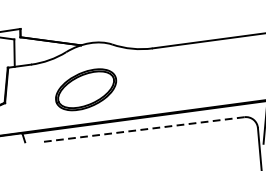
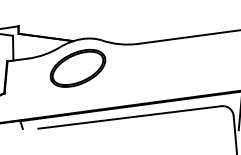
part: (85, 88) -> (77, 67), moved
line: (142, 129) -> (129, 117), dashed -> solid

